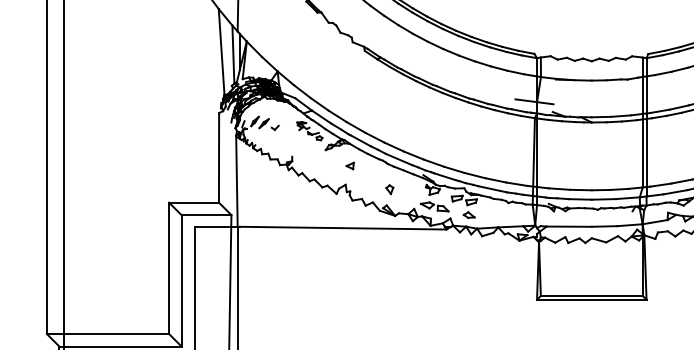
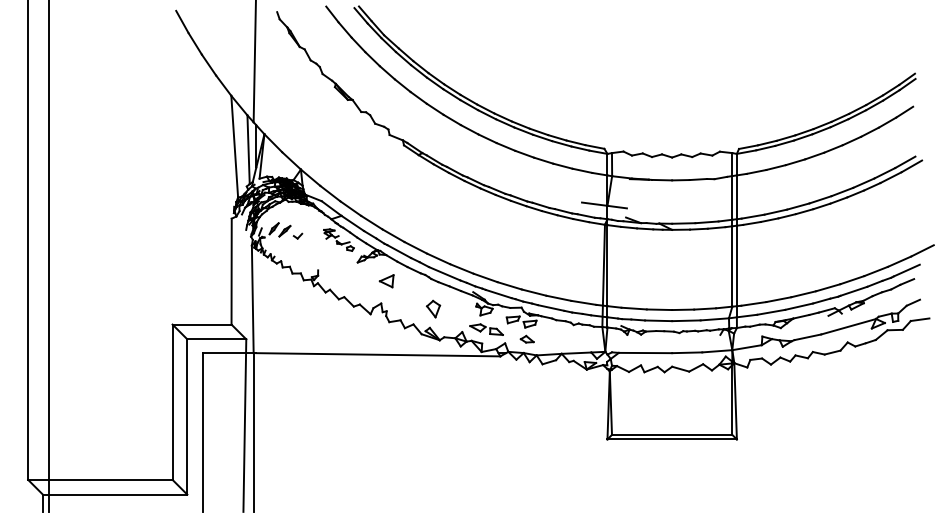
part: (350, 166) -> (386, 281), size x1.6
part: (389, 189) -> (433, 309), size x1.6

